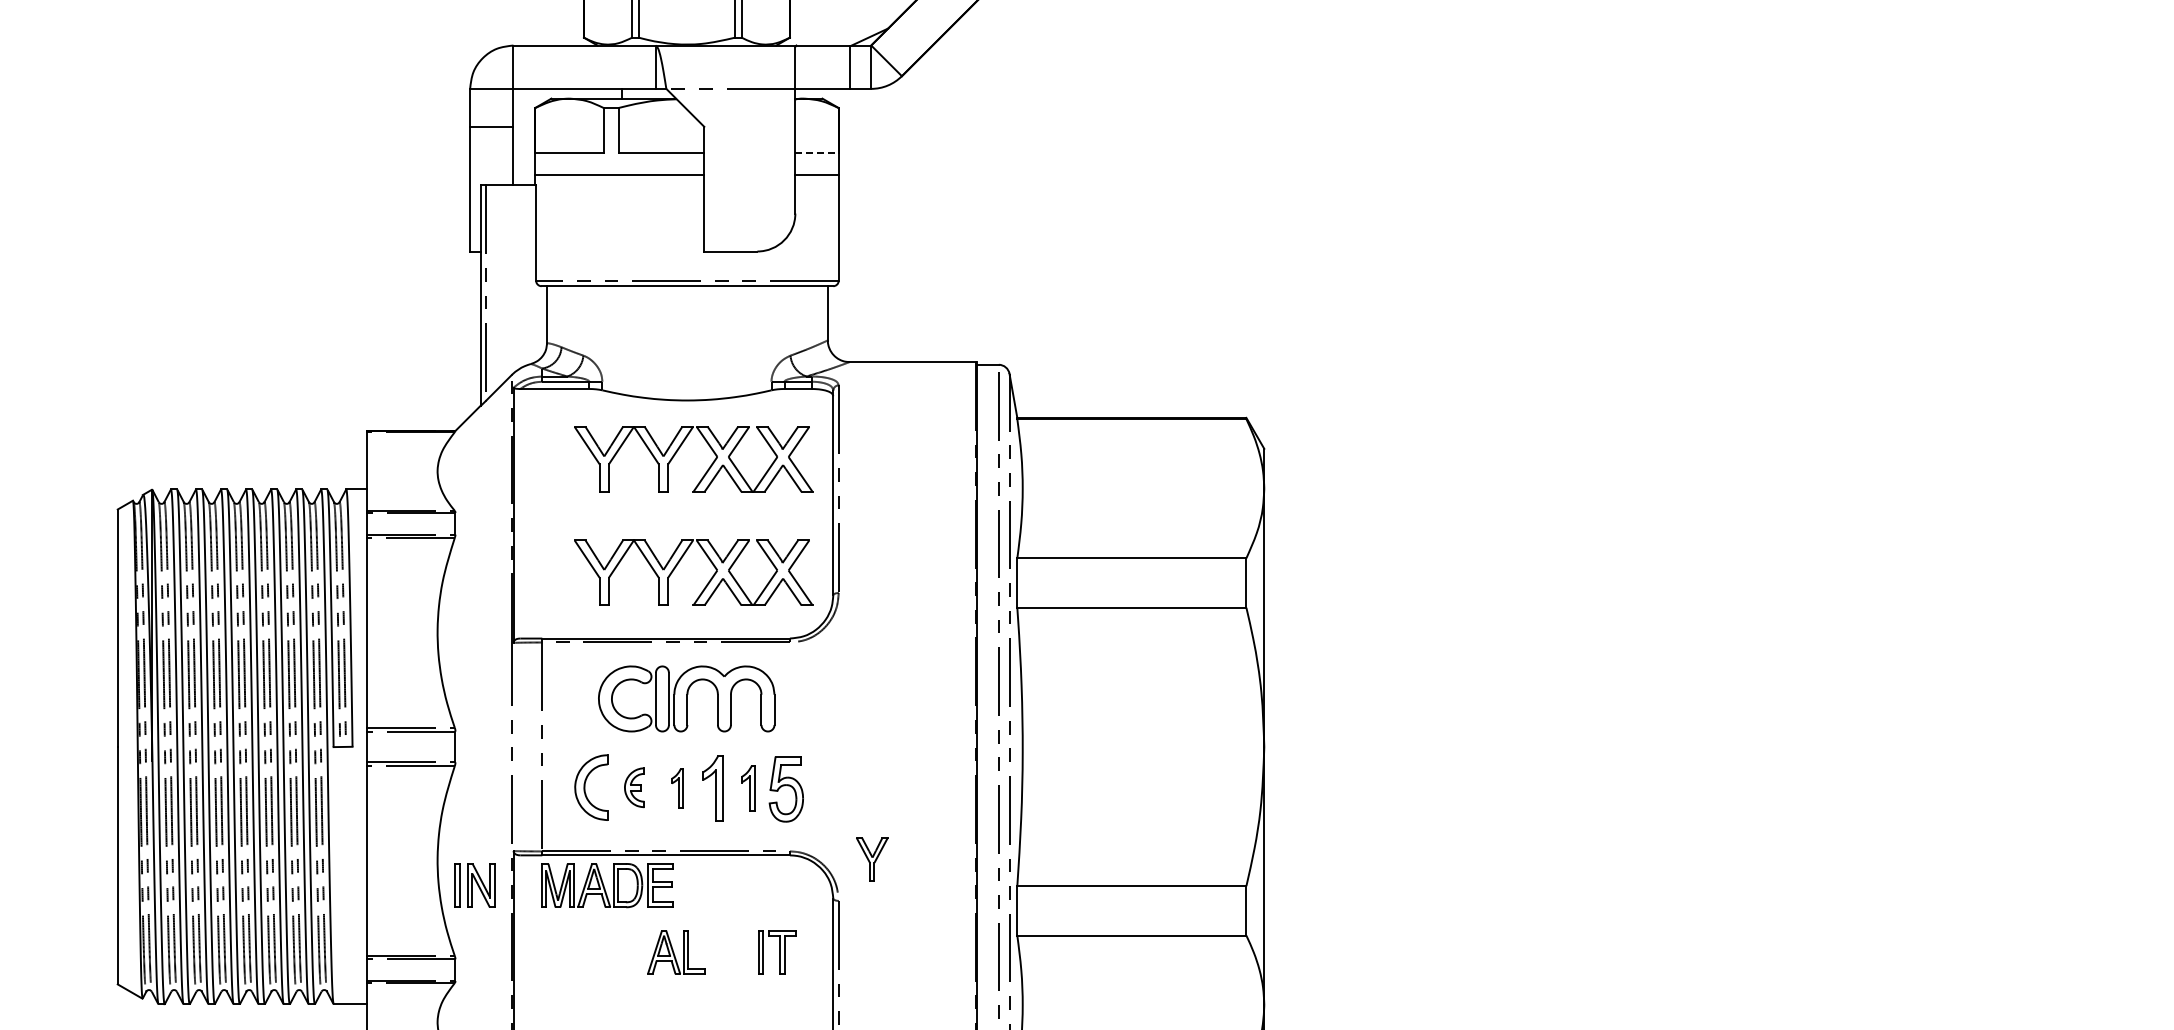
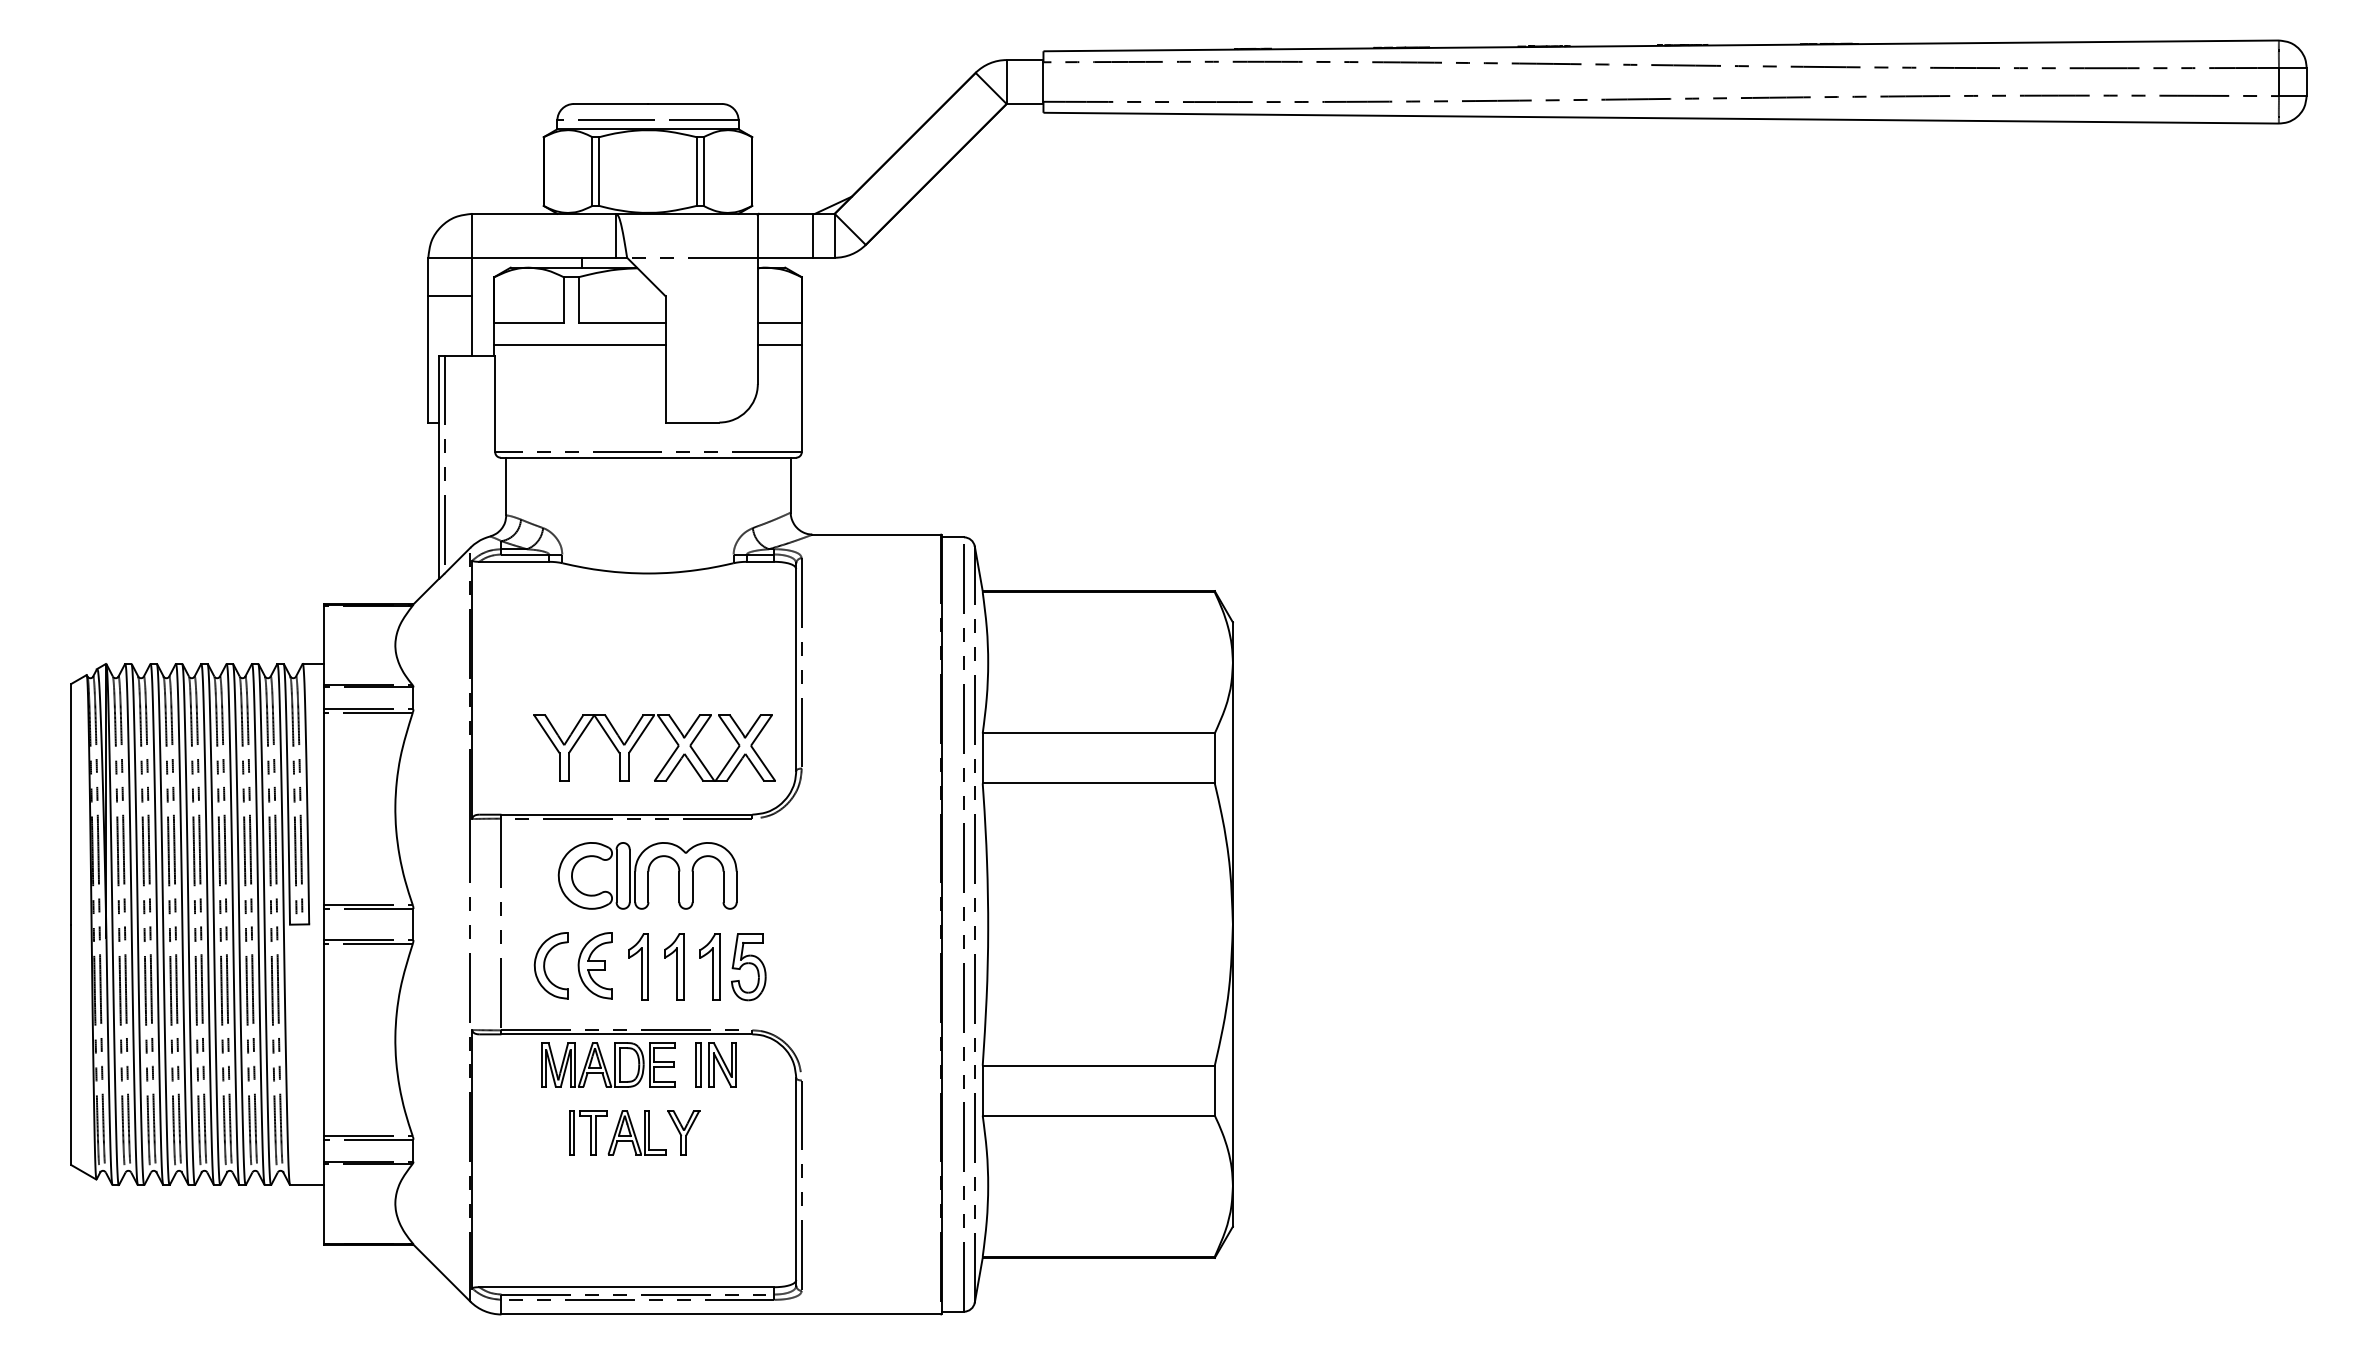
line: (816, 152) -> (779, 322), dashed -> solid
part: (678, 450) -> (639, 624), removed
part: (634, 787) -> (594, 965), size x1.67
part: (677, 788) -> (638, 966), size x1.67
part: (747, 788) -> (709, 966), size x1.43
part: (872, 859) -> (683, 1132), moved
part: (474, 885) -> (715, 1064), moved
part: (607, 885) -> (608, 1064), moved
part: (777, 952) -> (588, 1132), moved

